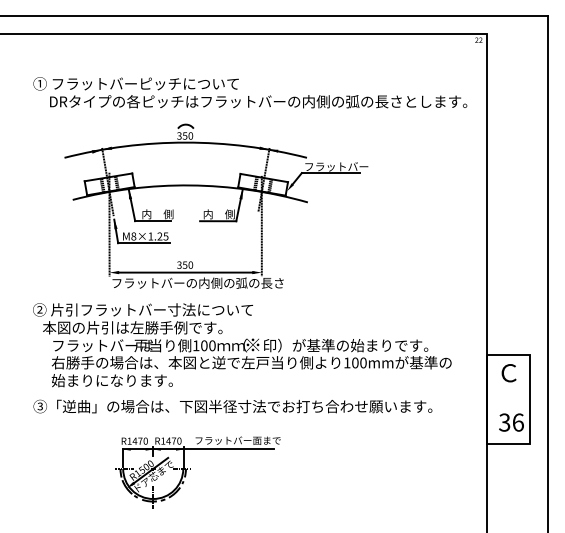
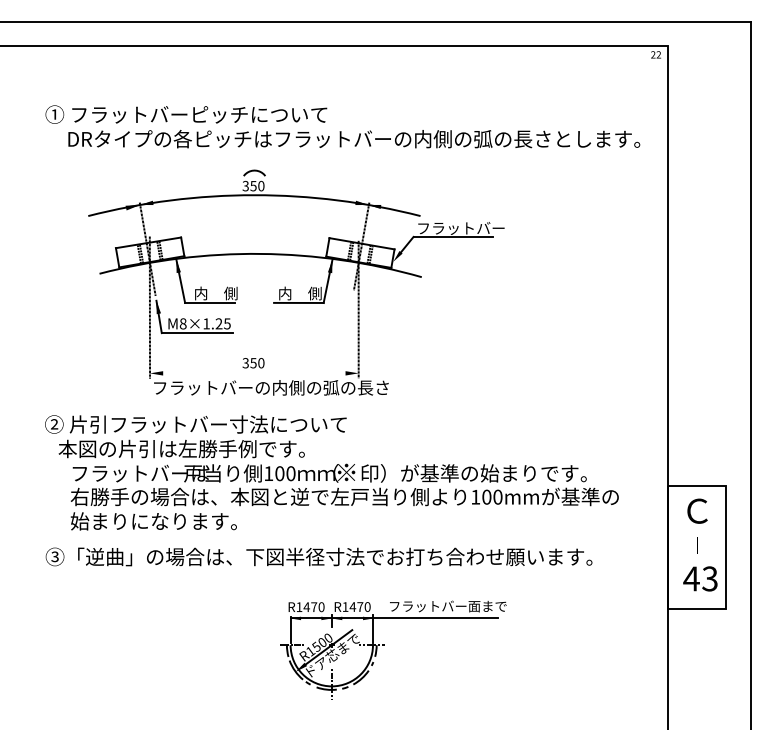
line: (185, 272) -> (254, 373), removed
text: (510, 422) -> (699, 578), 36 -> 43
part: (190, 469) -> (382, 645), moved

